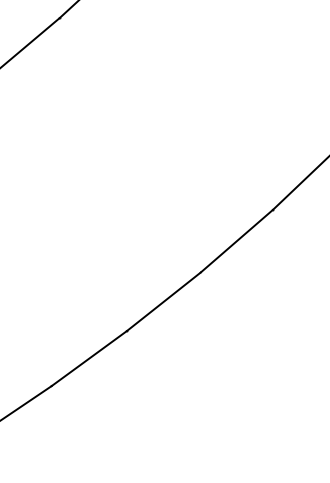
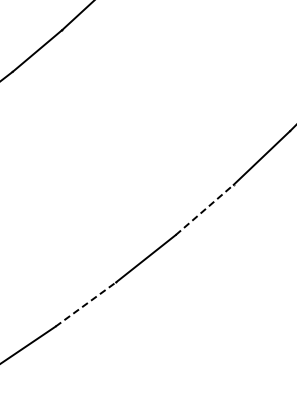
line: (237, 240) -> (205, 209), solid -> dashed
line: (88, 358) -> (85, 304), solid -> dashed

